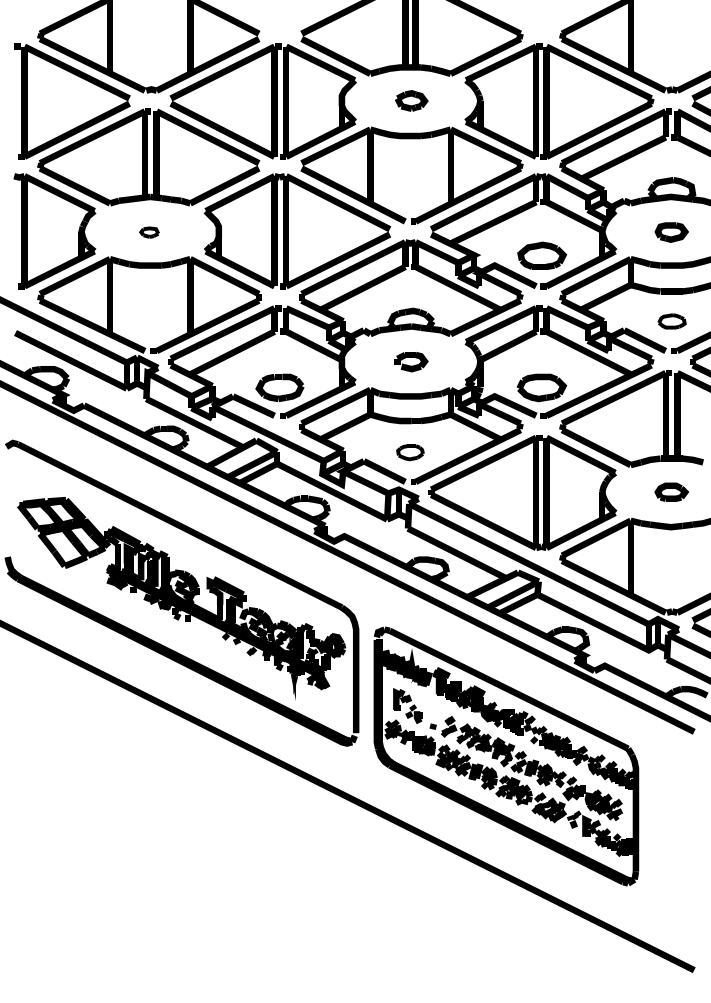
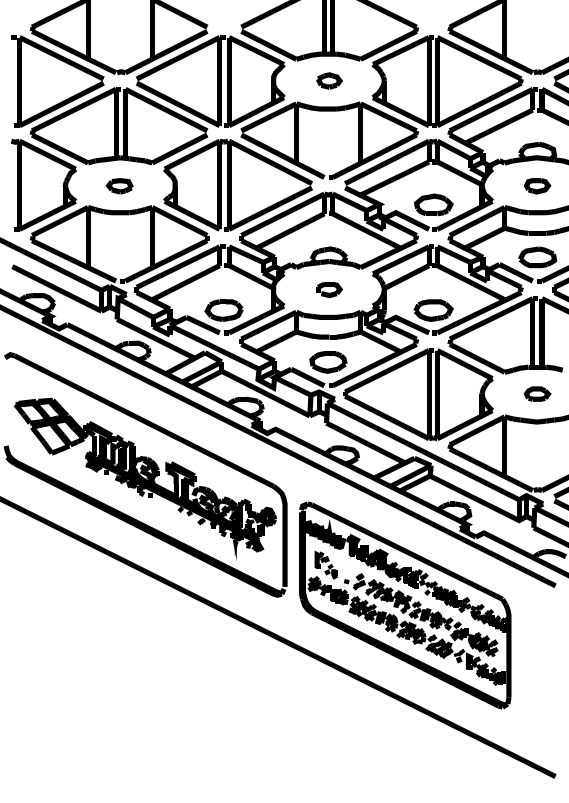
part: (149, 232) -> (119, 186), size x1.67
part: (671, 321) -> (537, 257), size x1.67
part: (410, 452) -> (328, 362), size x1.67

